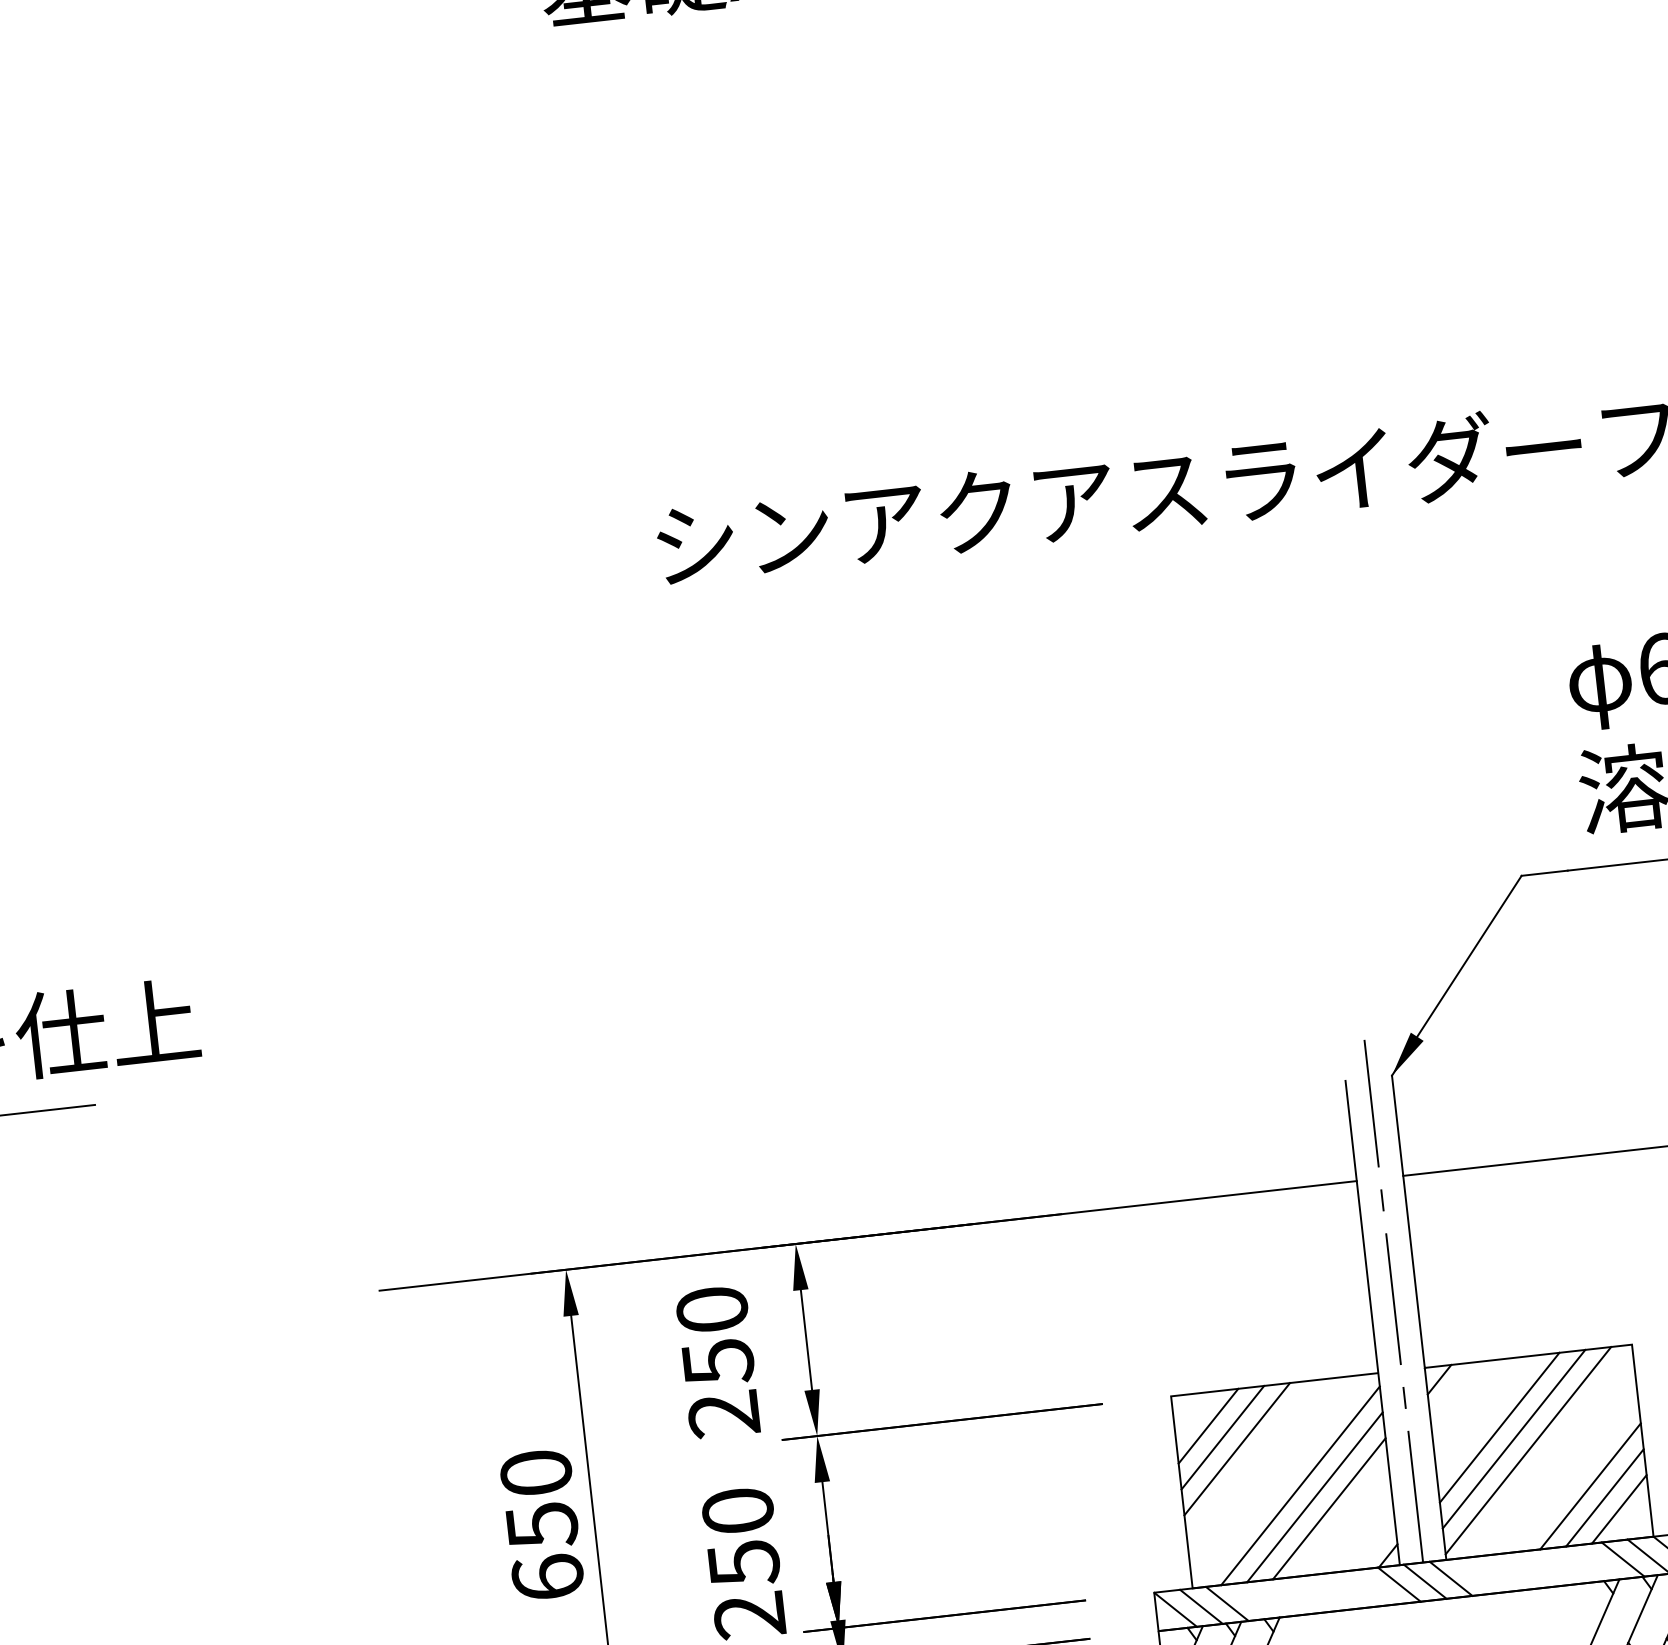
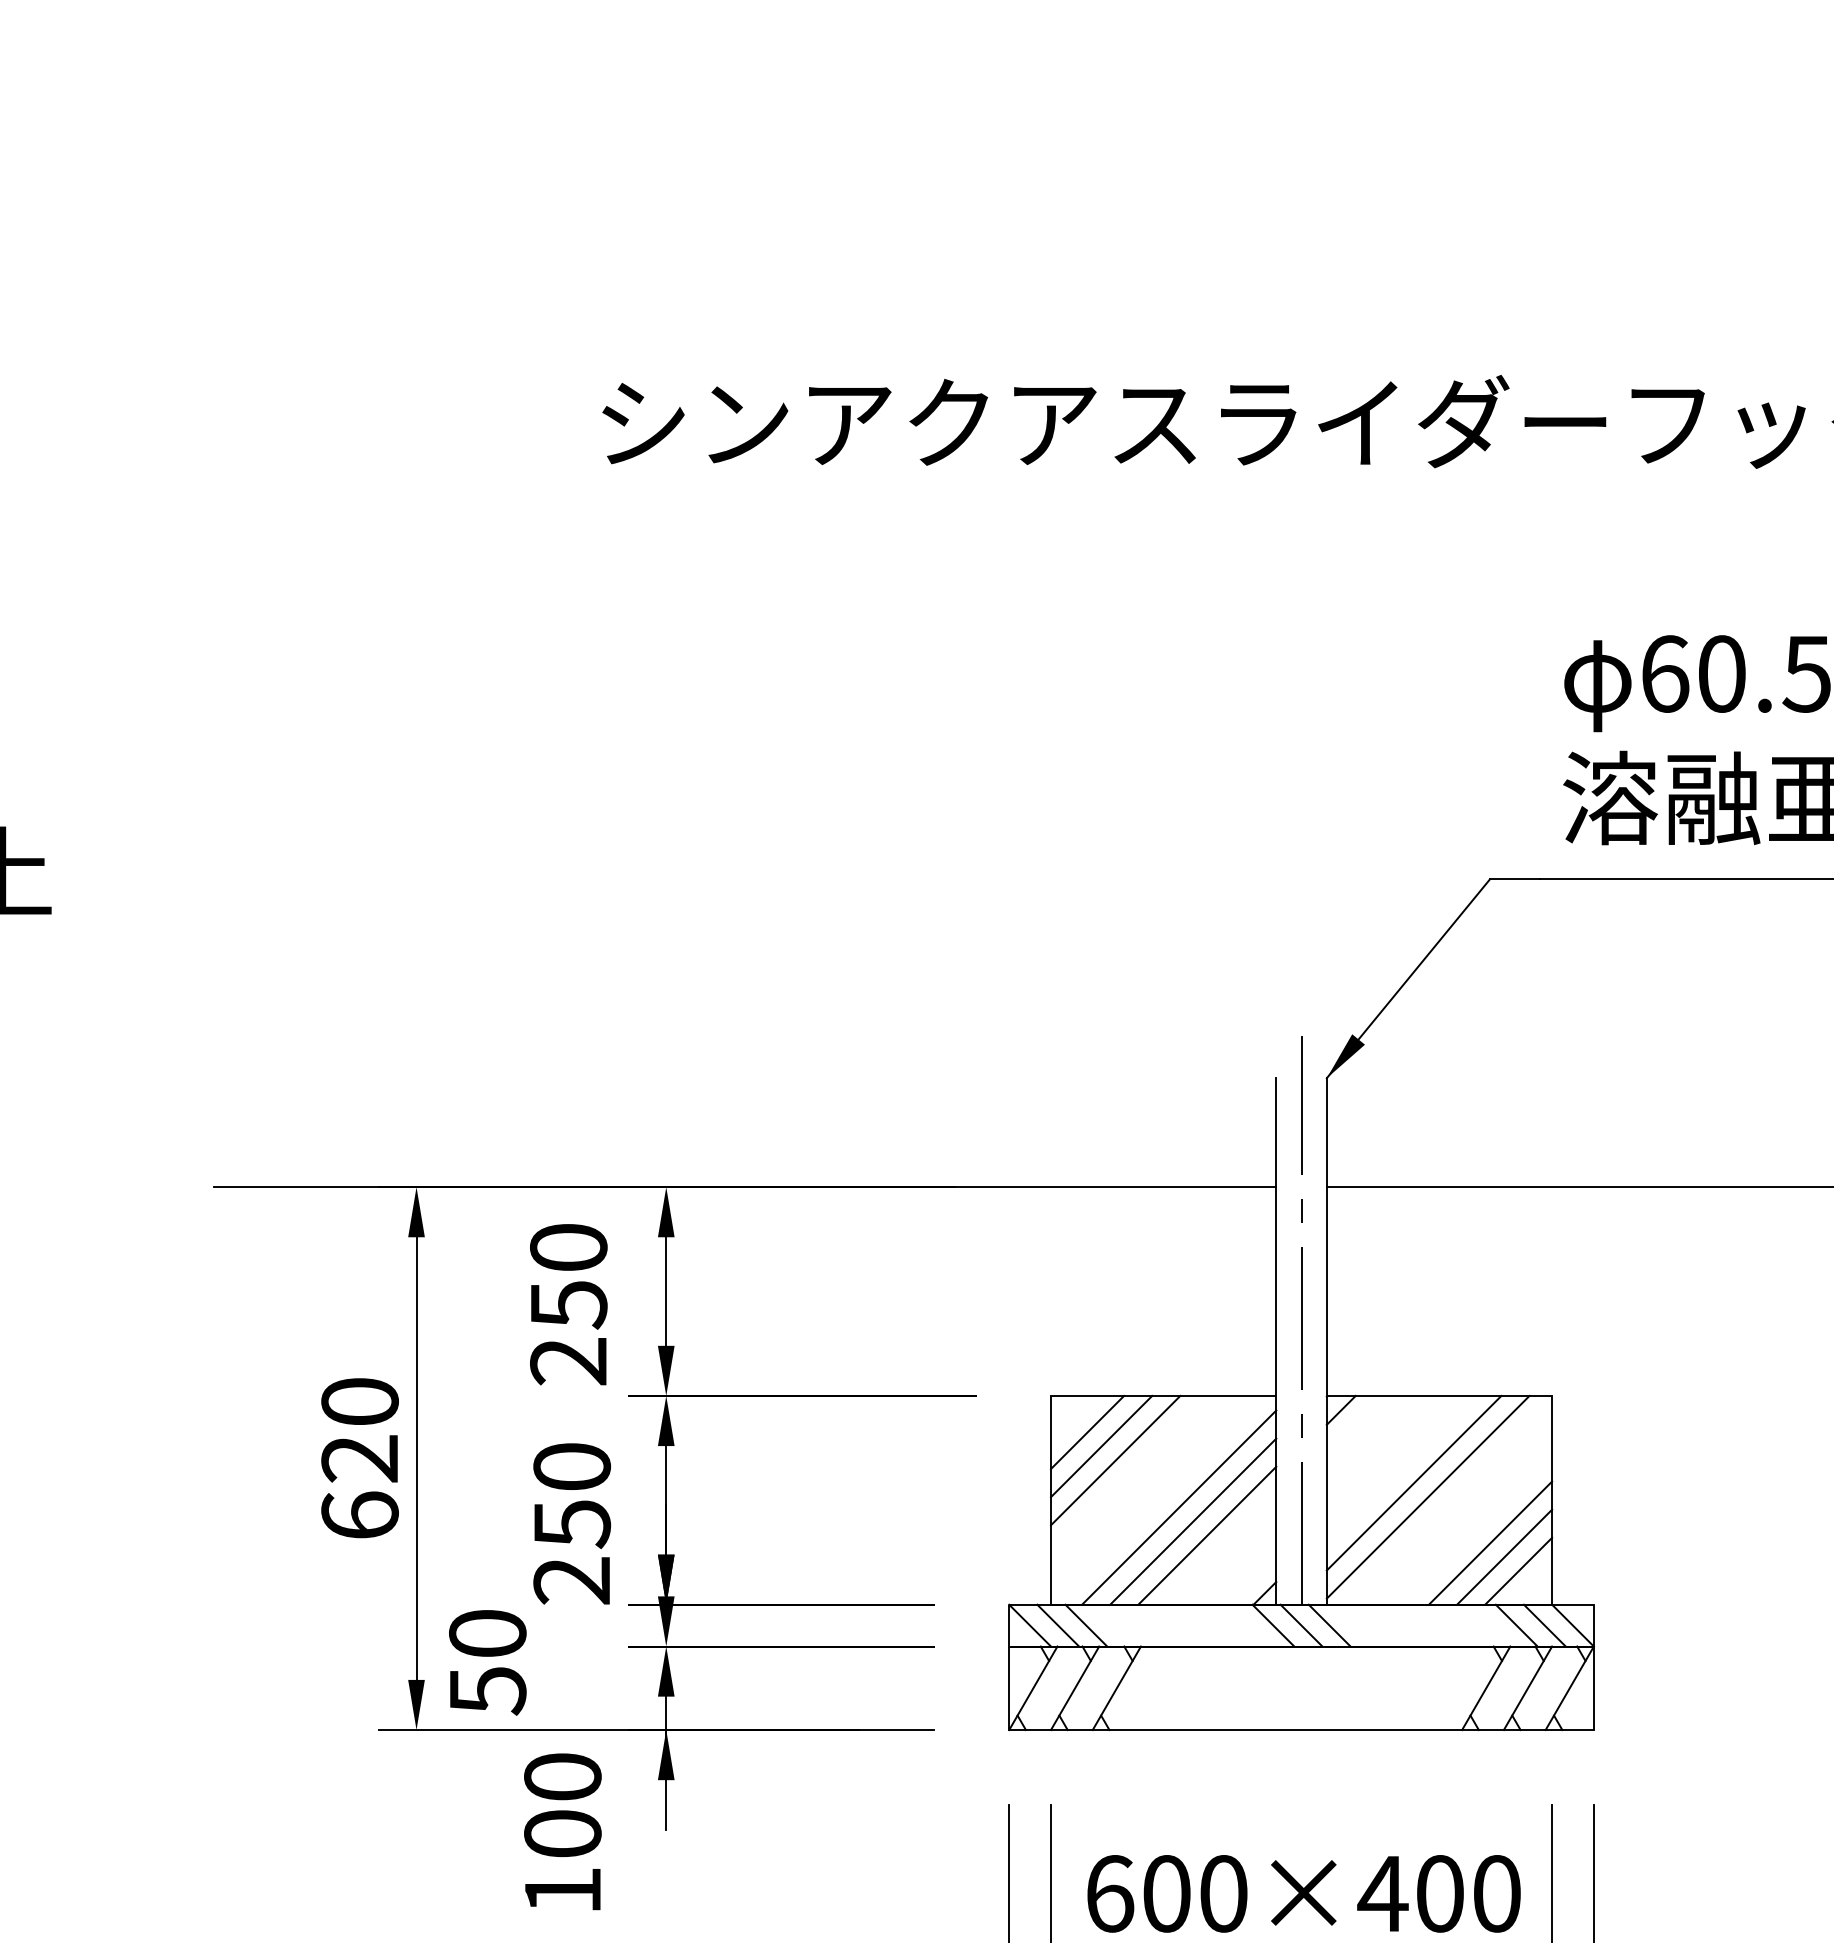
line: (1499, 1427) -> (1399, 1468), removed
text: (541, 1526) -> (359, 1459), 650 -> 620

